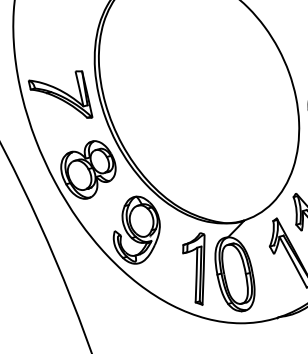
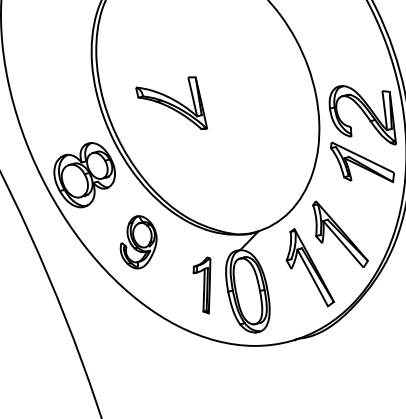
part: (60, 93) -> (171, 102), moved
part: (136, 230) -> (138, 242), size x0.7
part: (193, 269) -> (201, 285), size x0.7

